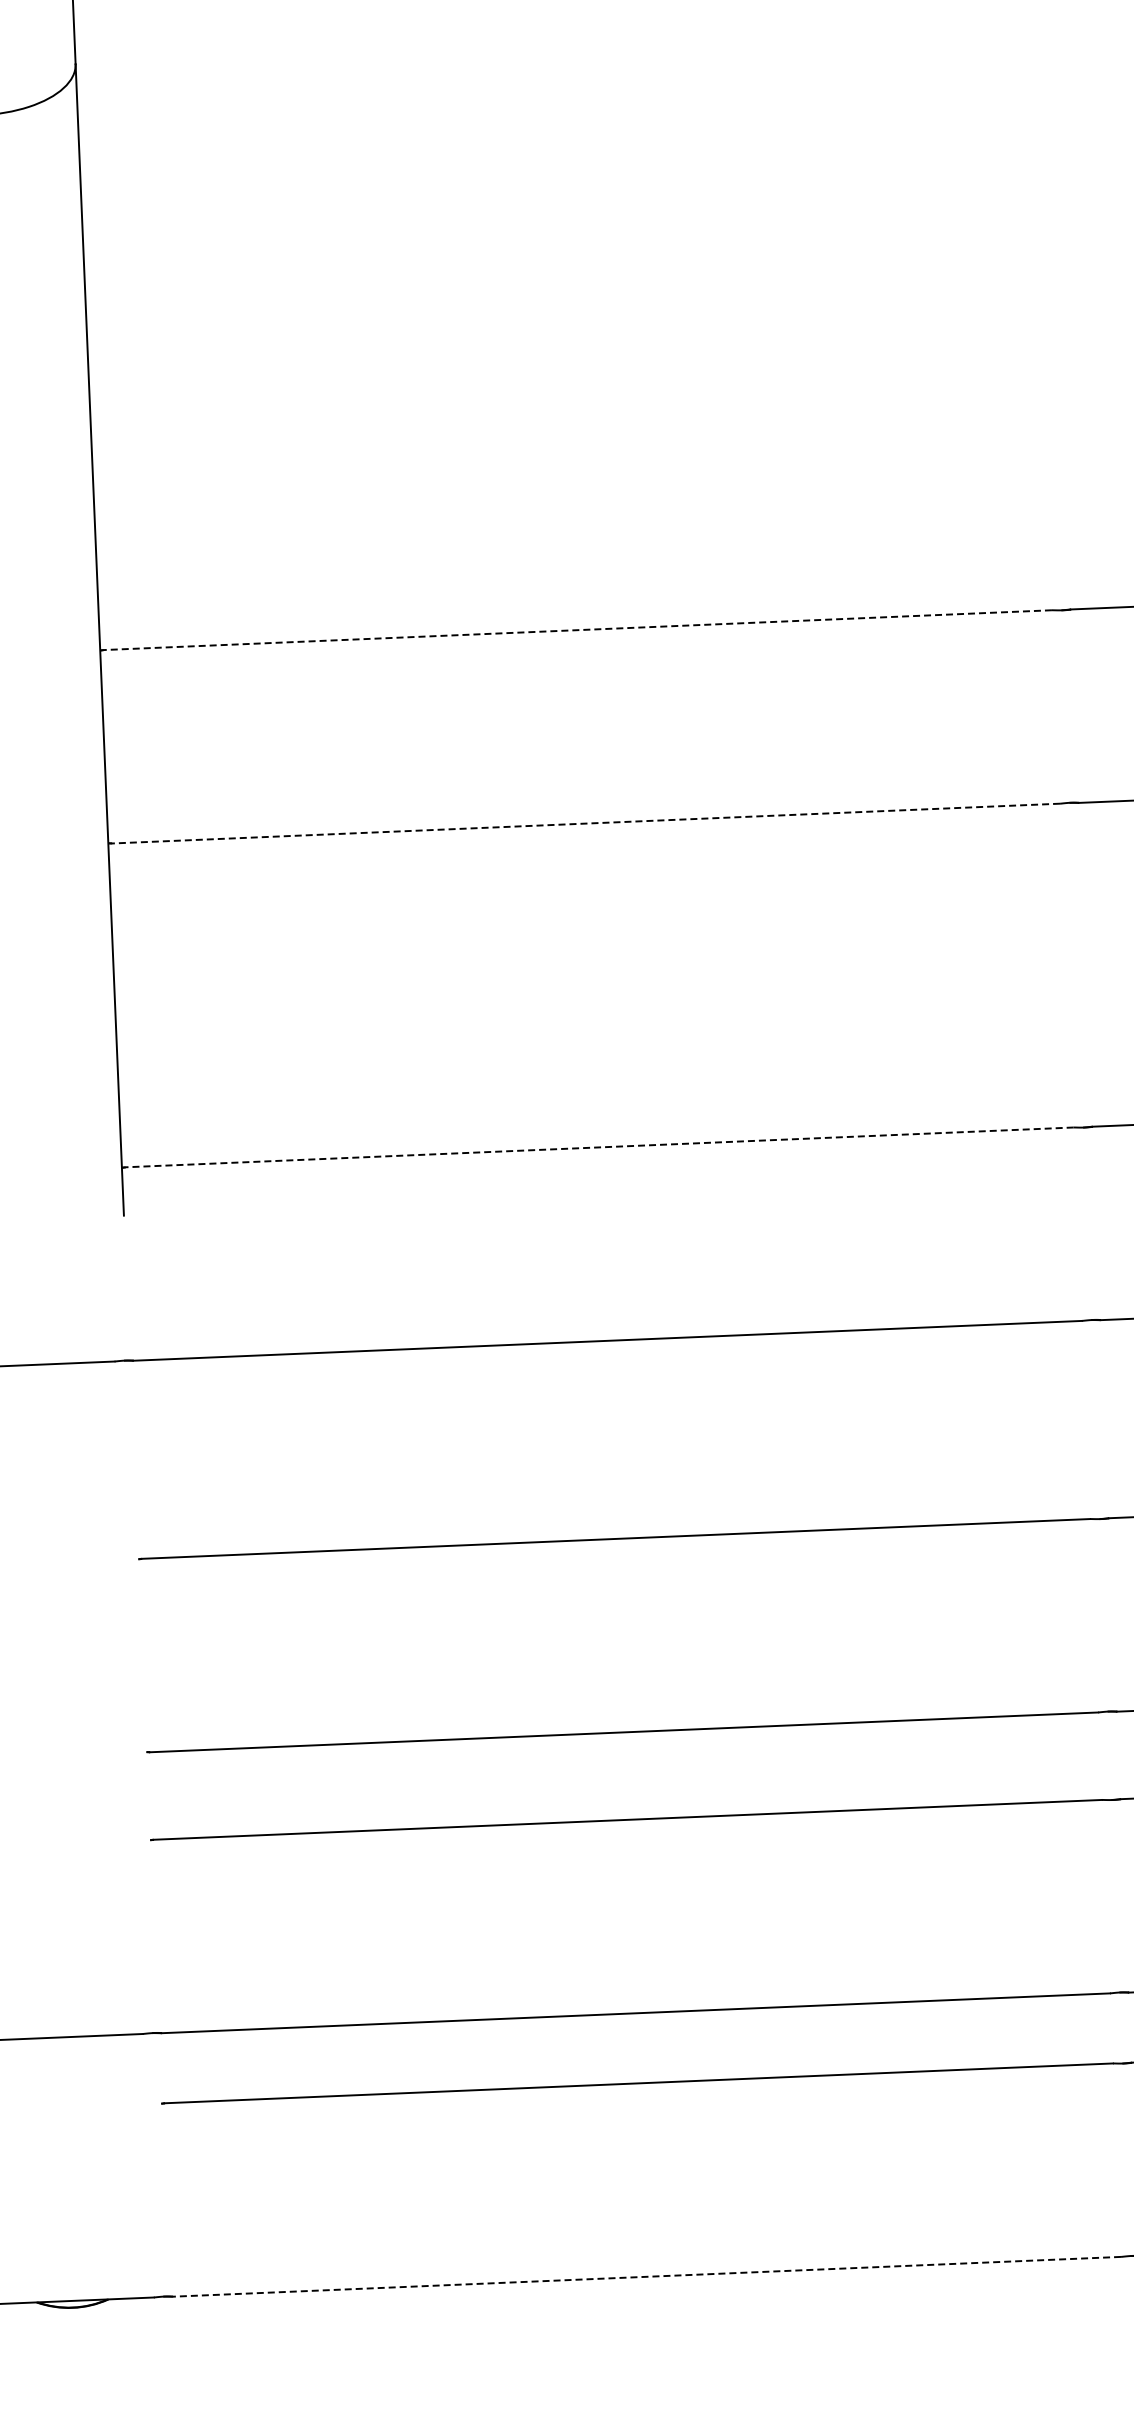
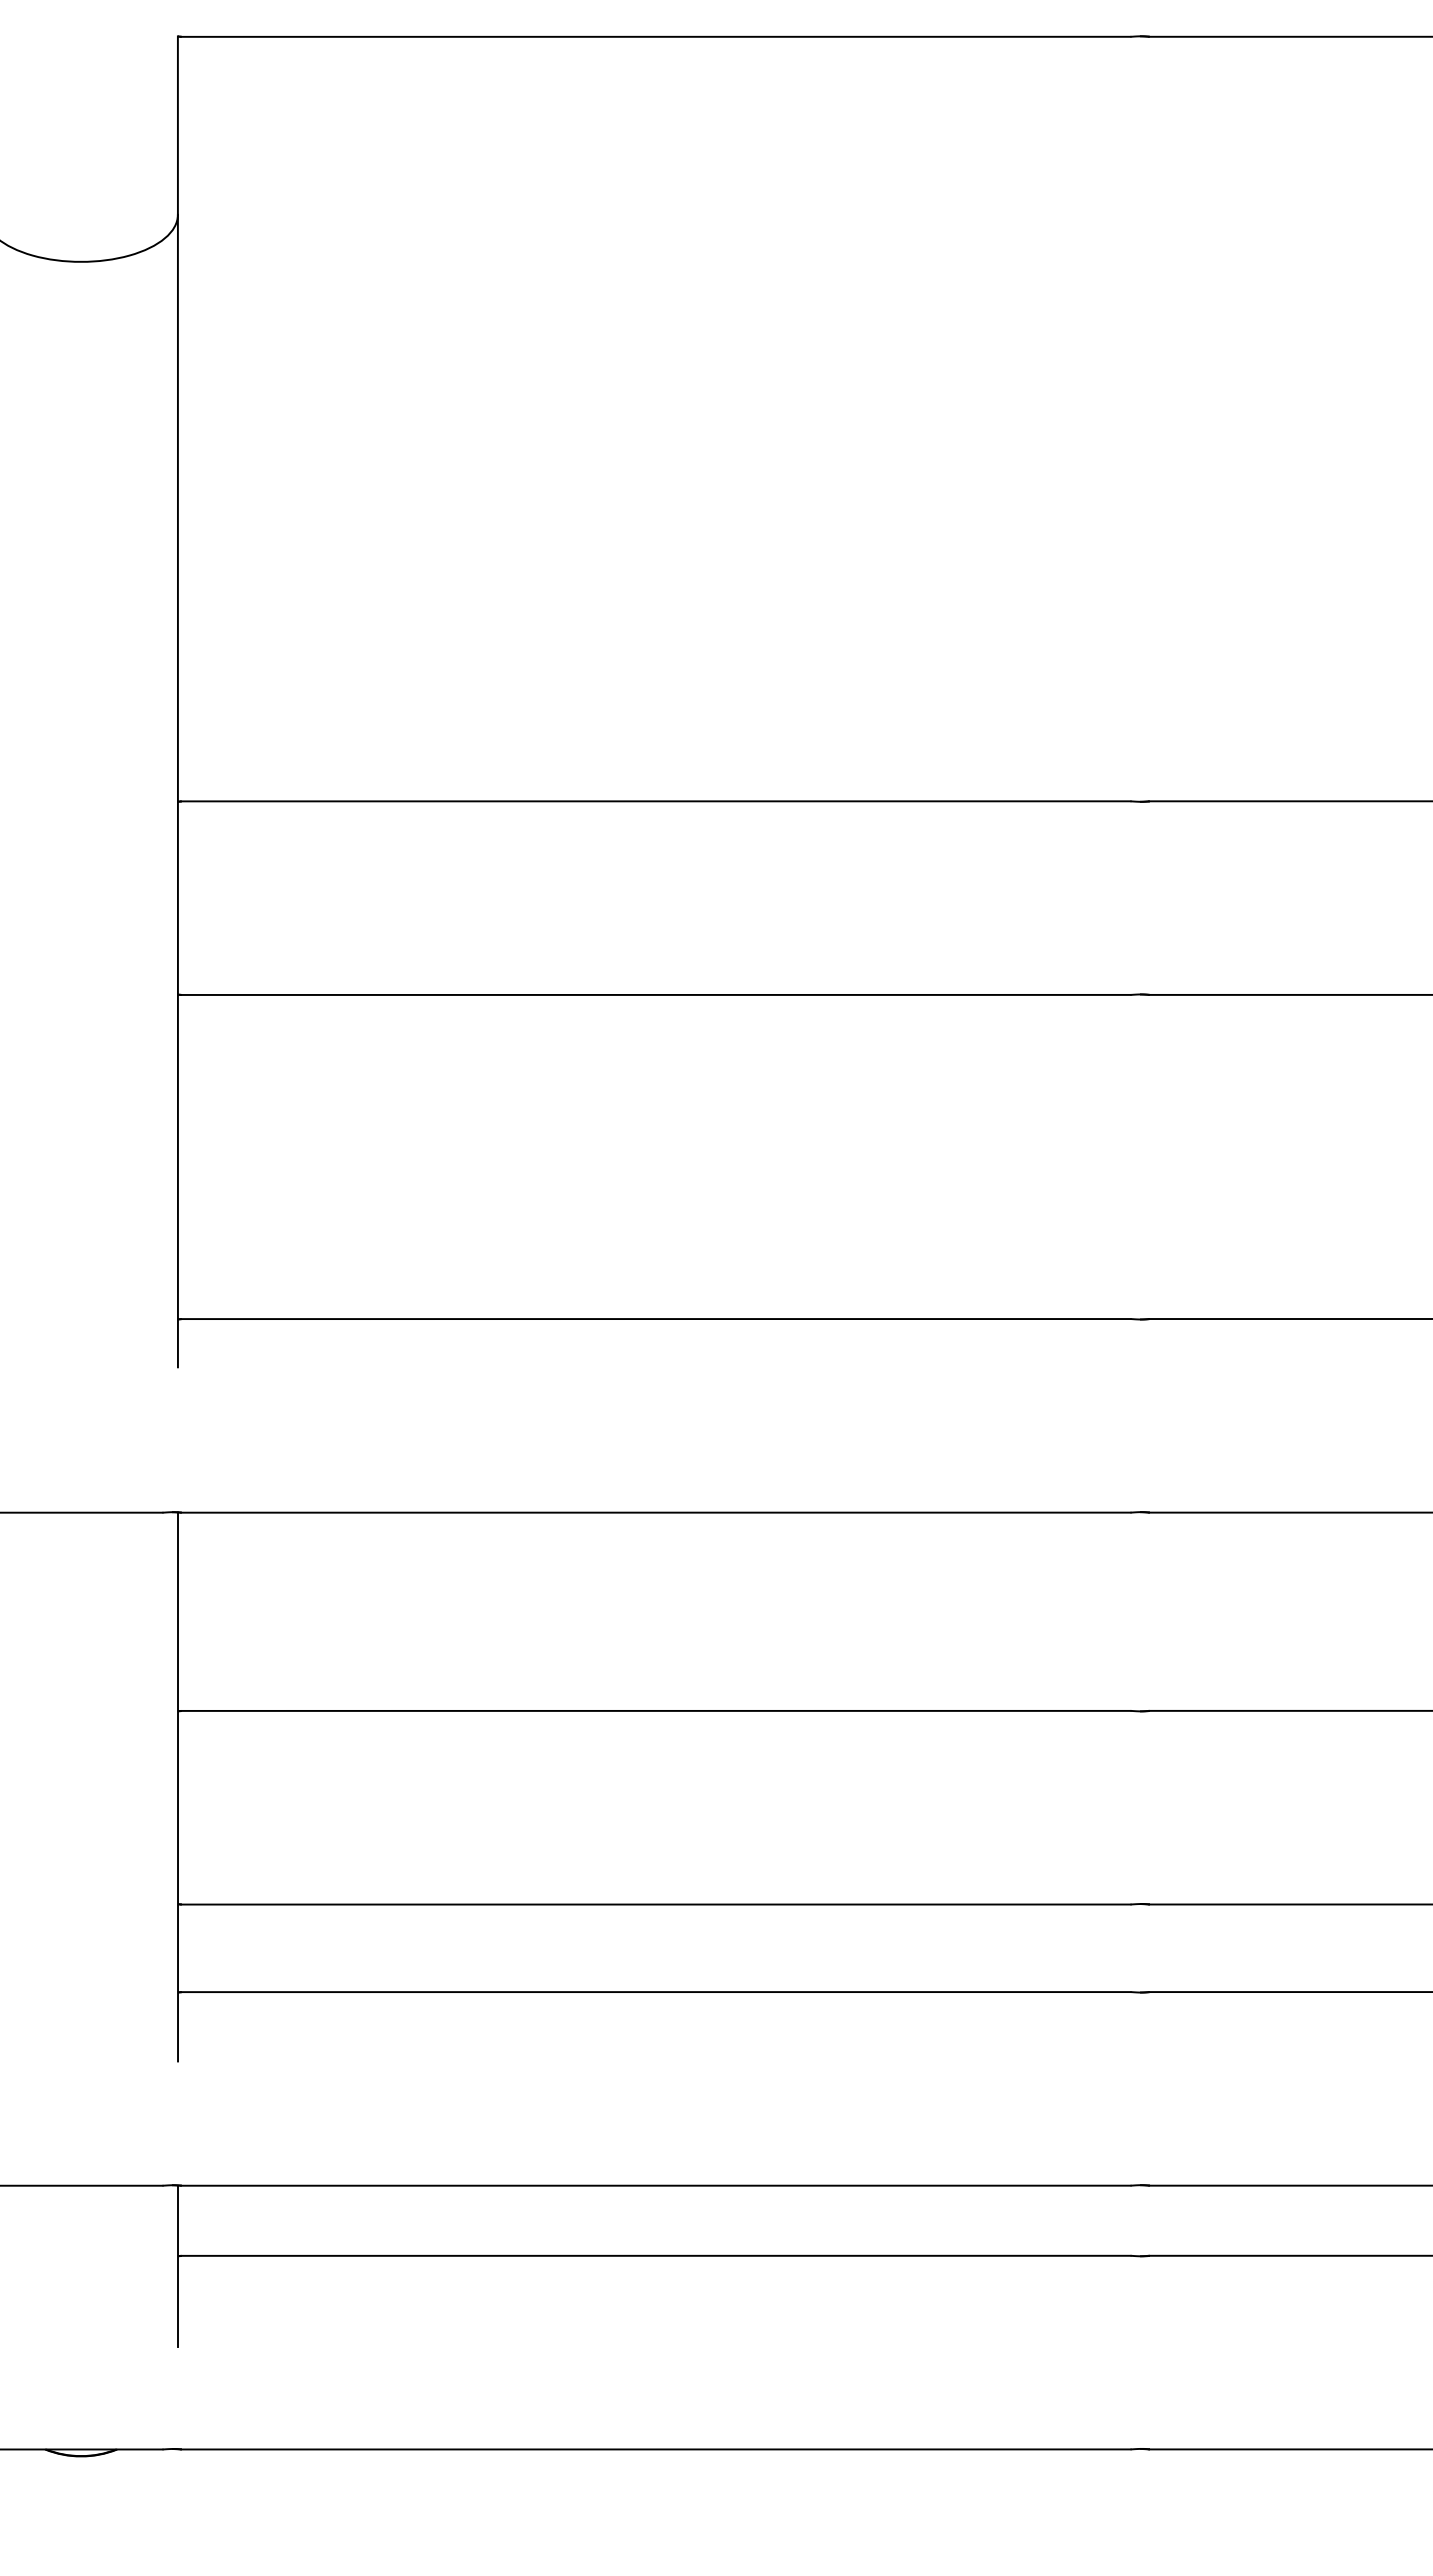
line: (577, 630) -> (655, 801), dashed -> solid
line: (585, 823) -> (655, 994), dashed -> solid
line: (599, 1147) -> (655, 1319), dashed -> solid
line: (141, 1634) -> (177, 1786), added
line: (162, 2113) -> (178, 2265), added
line: (647, 2276) -> (656, 2449), dashed -> solid

